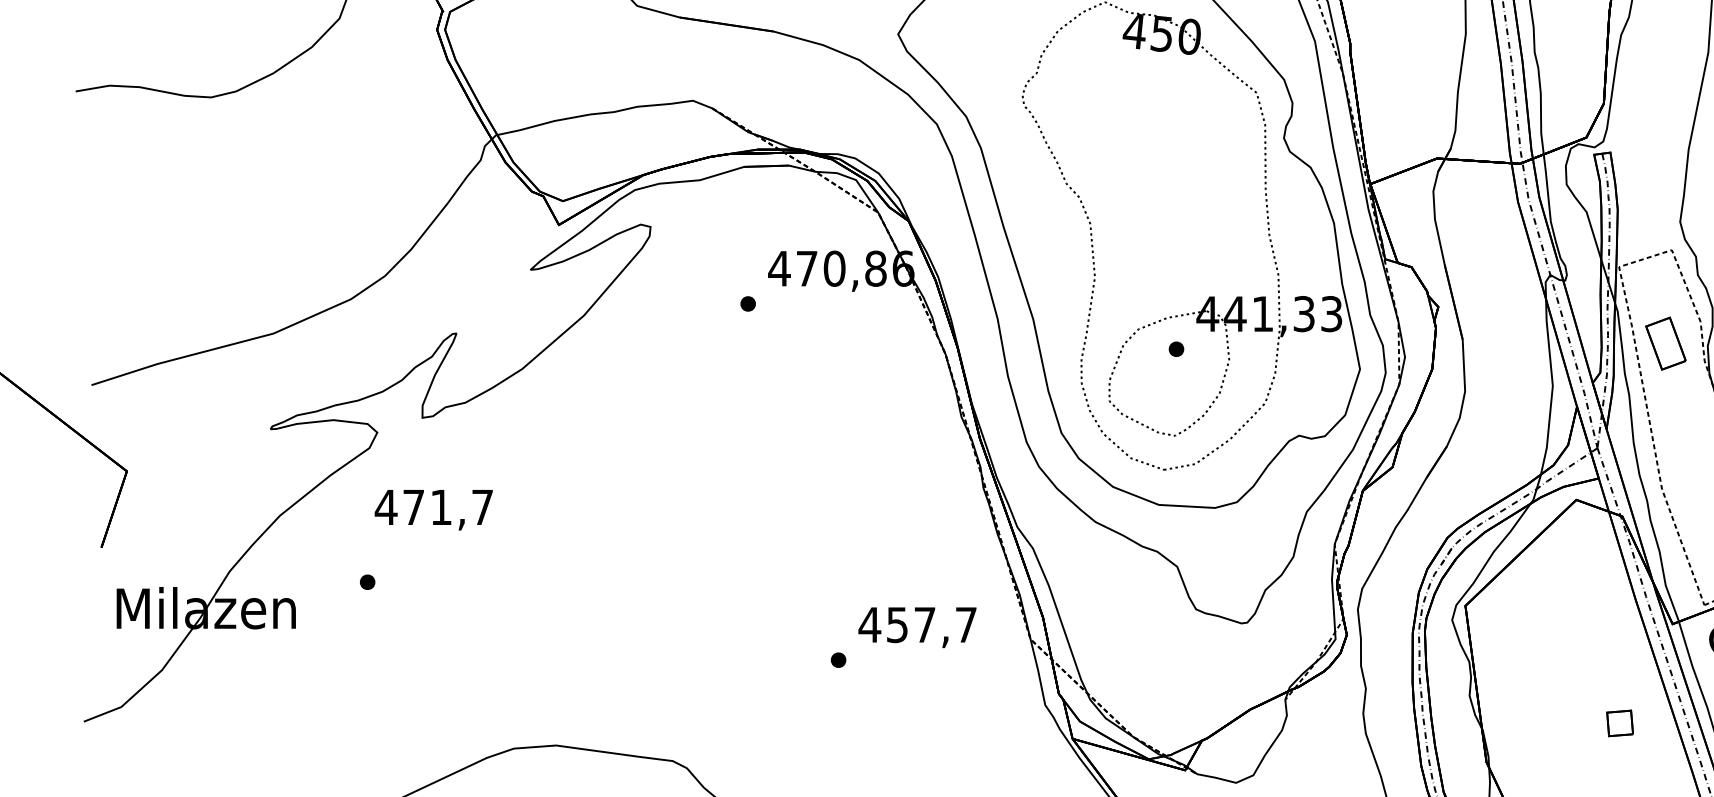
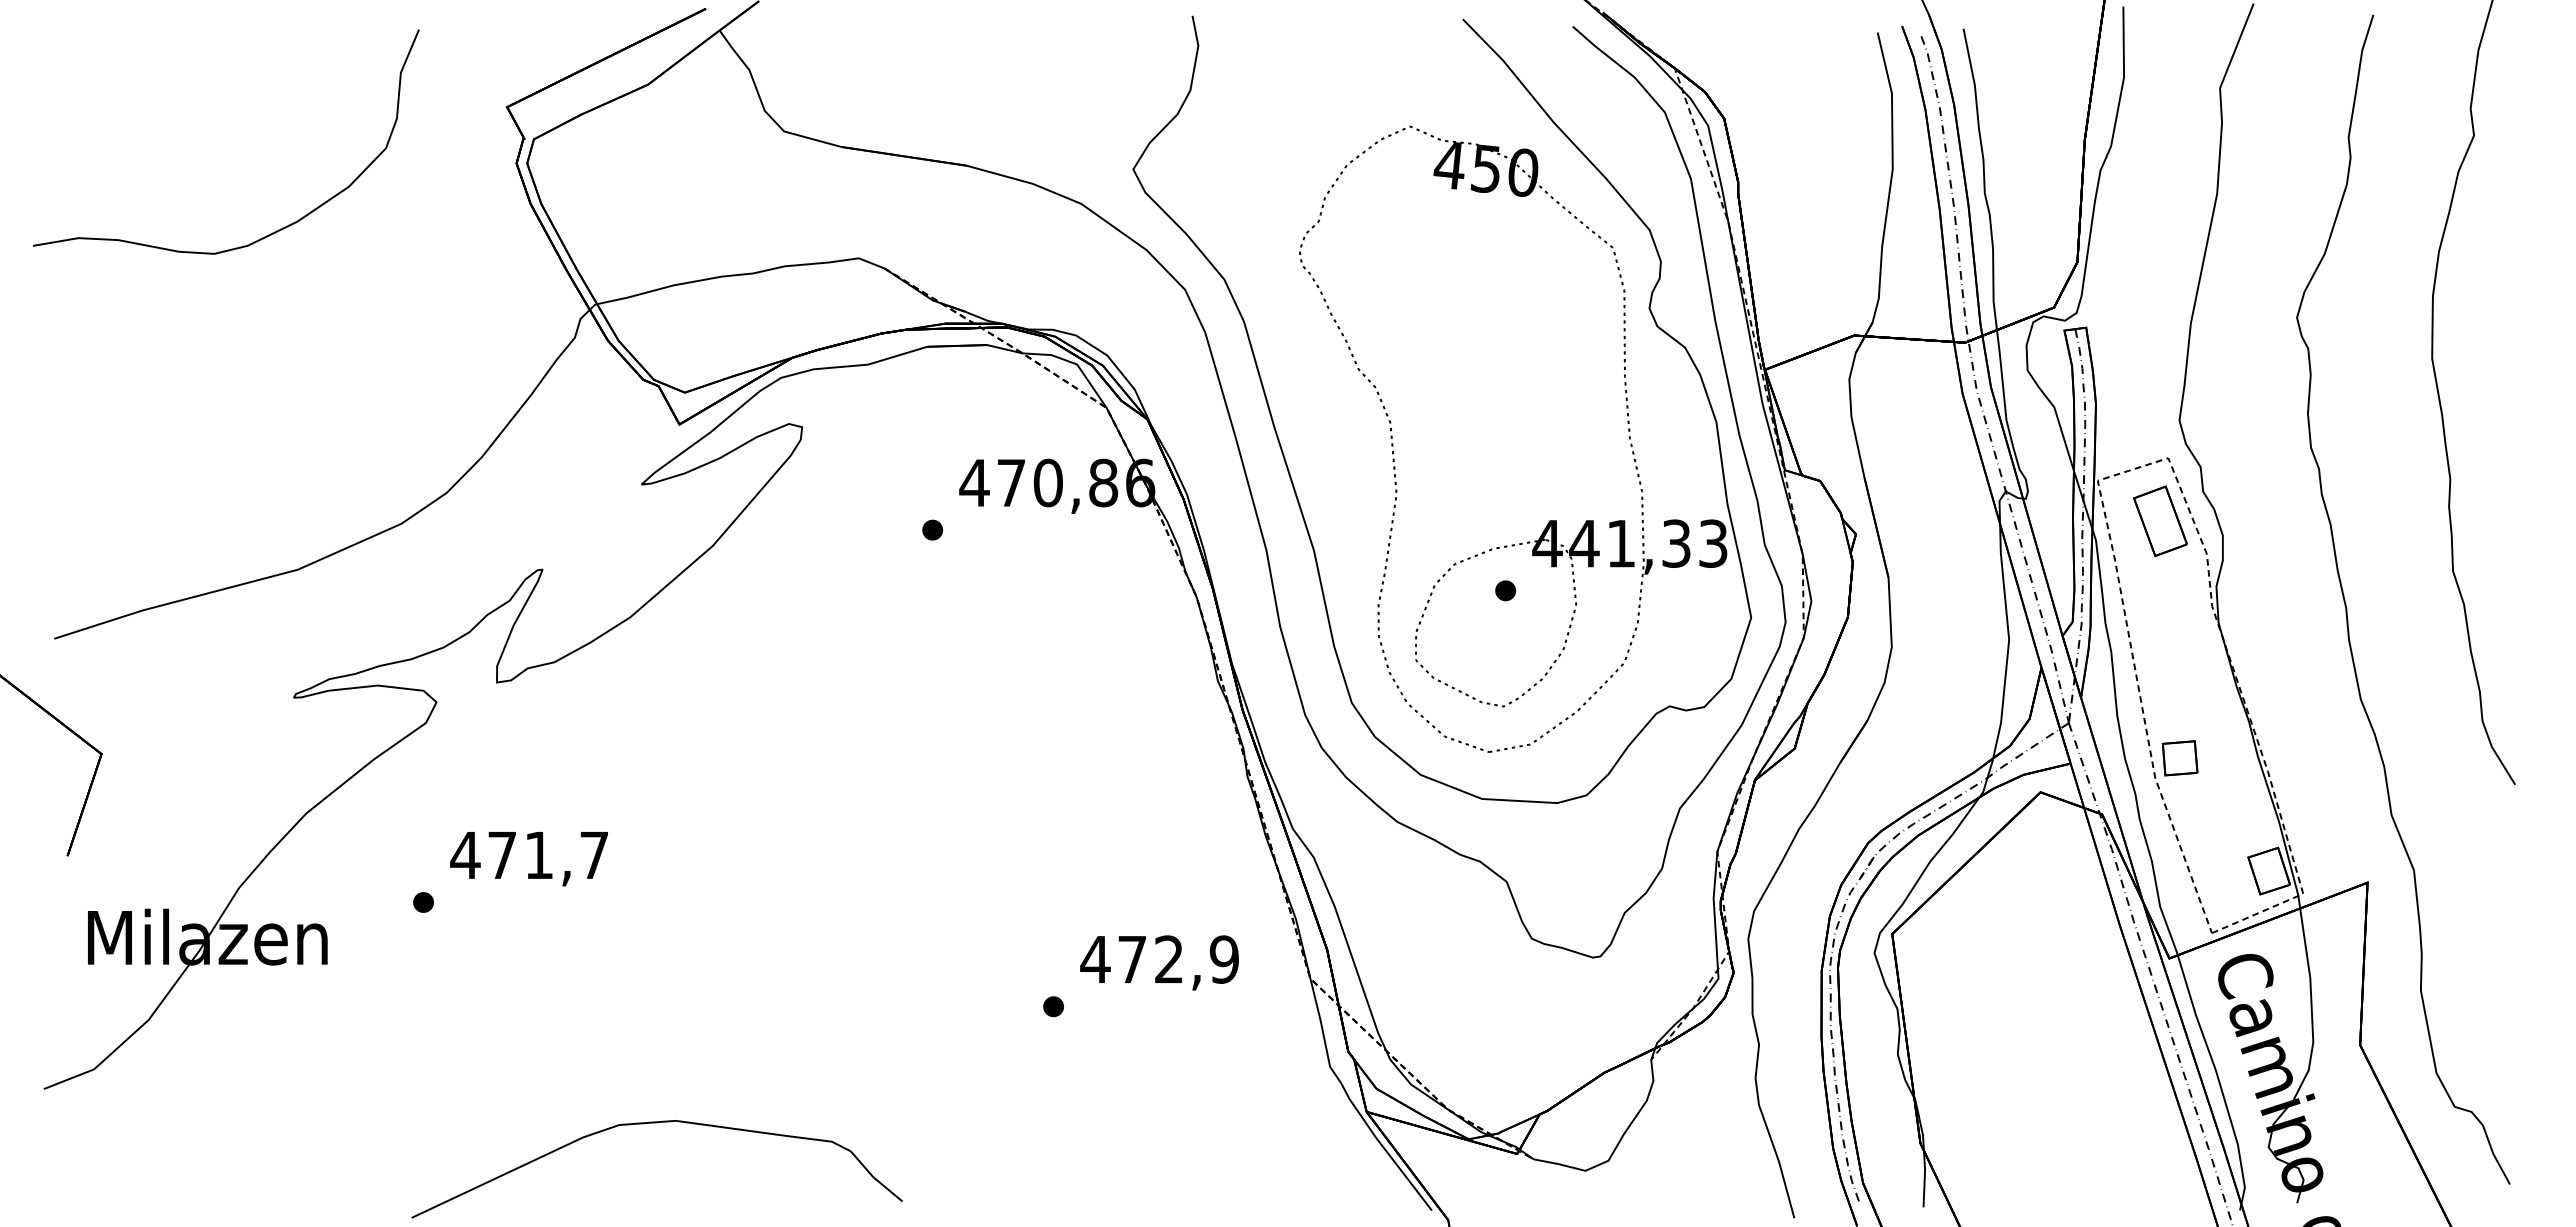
part: (1665, 343) -> (2160, 521), moved
text: (433, 510) -> (528, 859), moved
text: (931, 624) -> (1178, 959), 457,7 -> 472,9
part: (1619, 723) -> (2179, 758), moved

